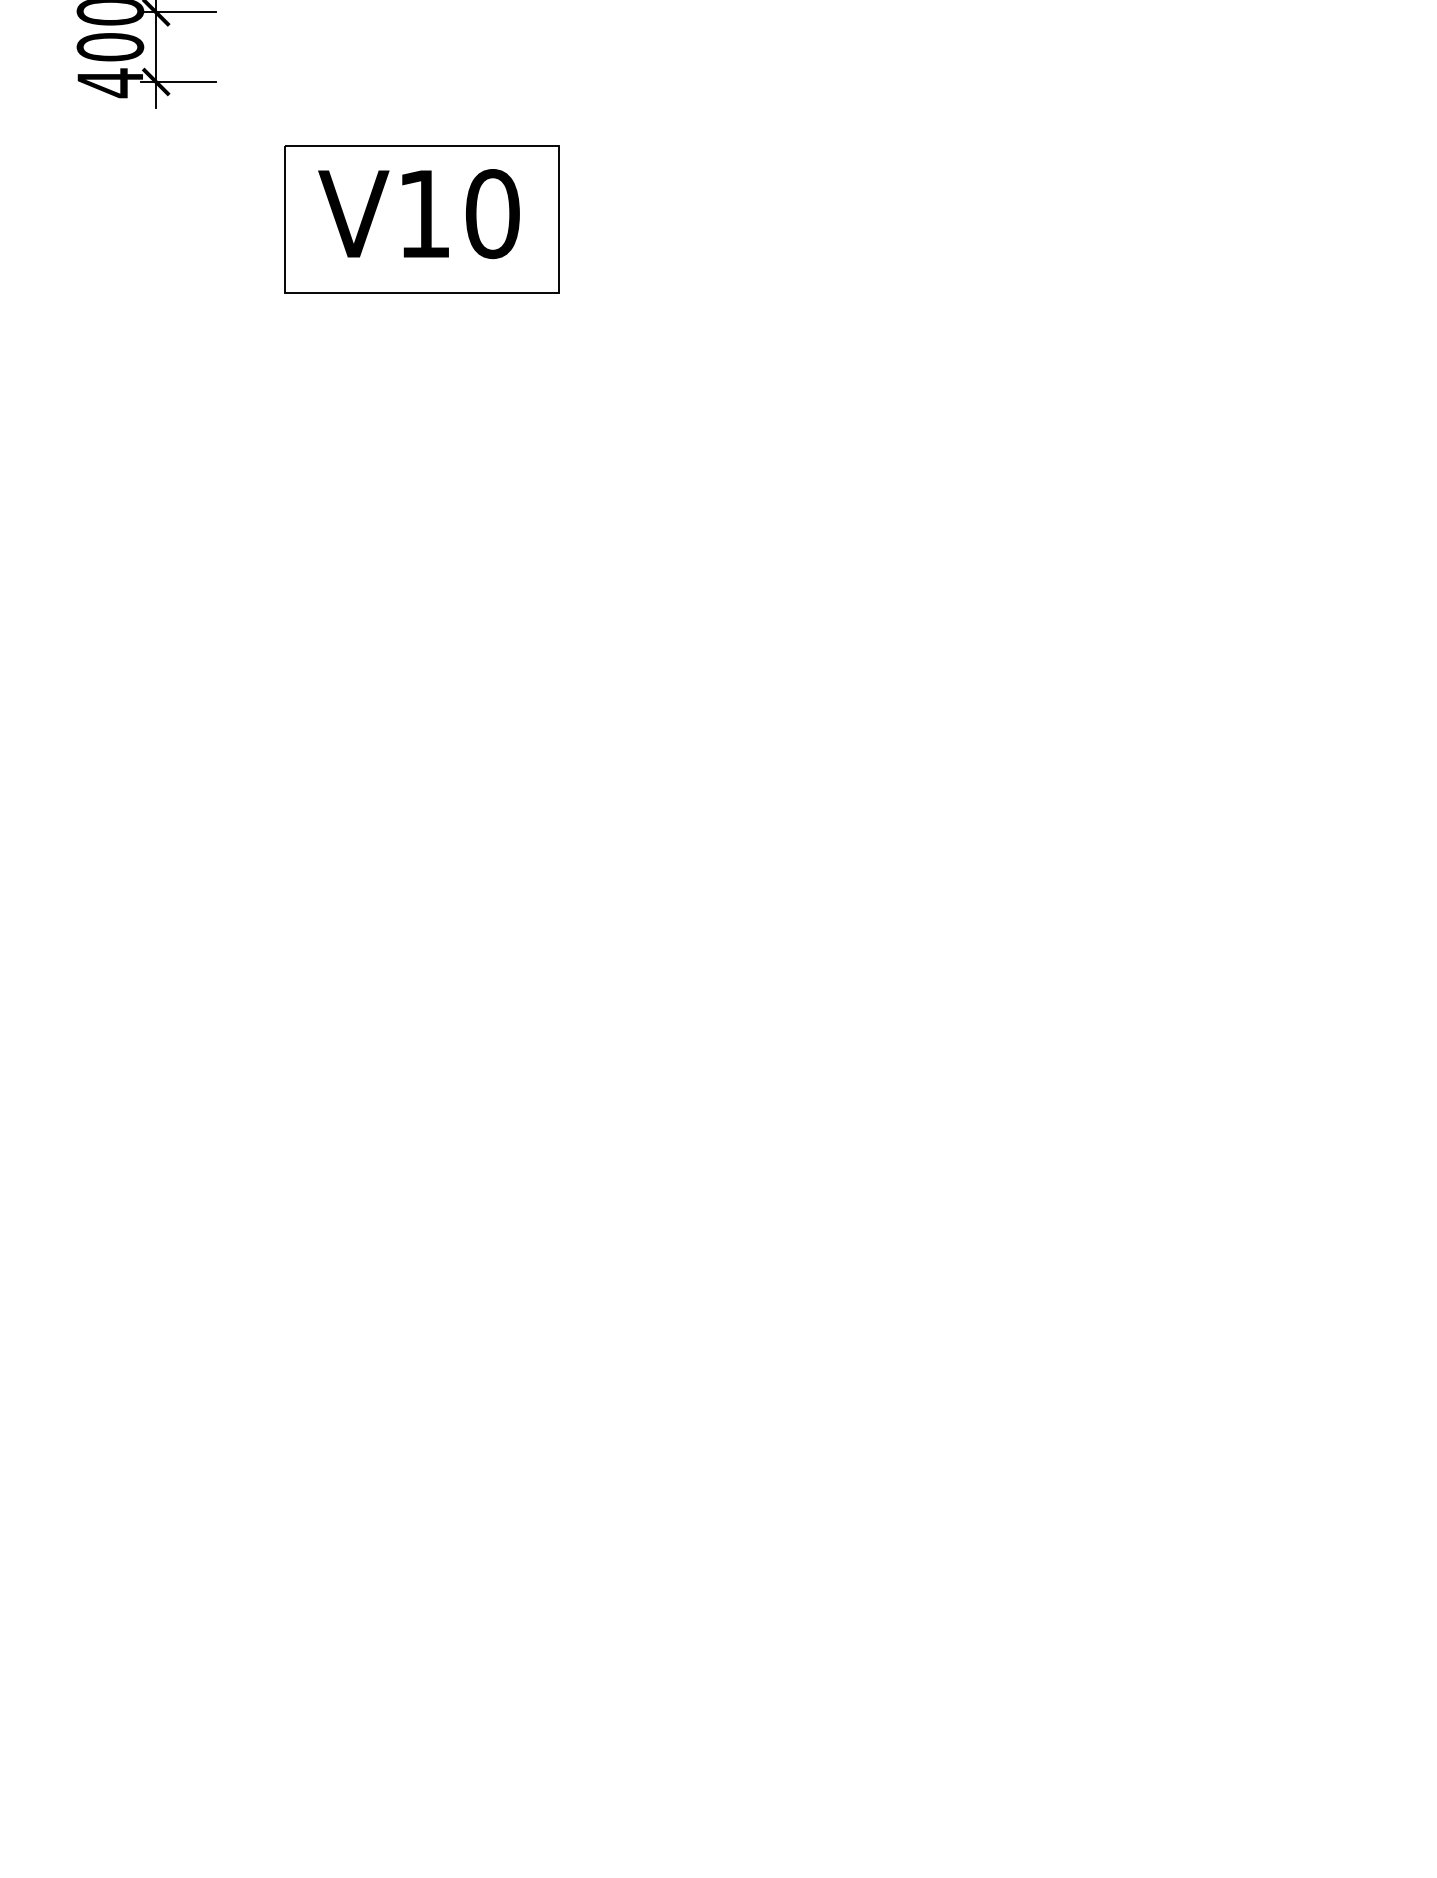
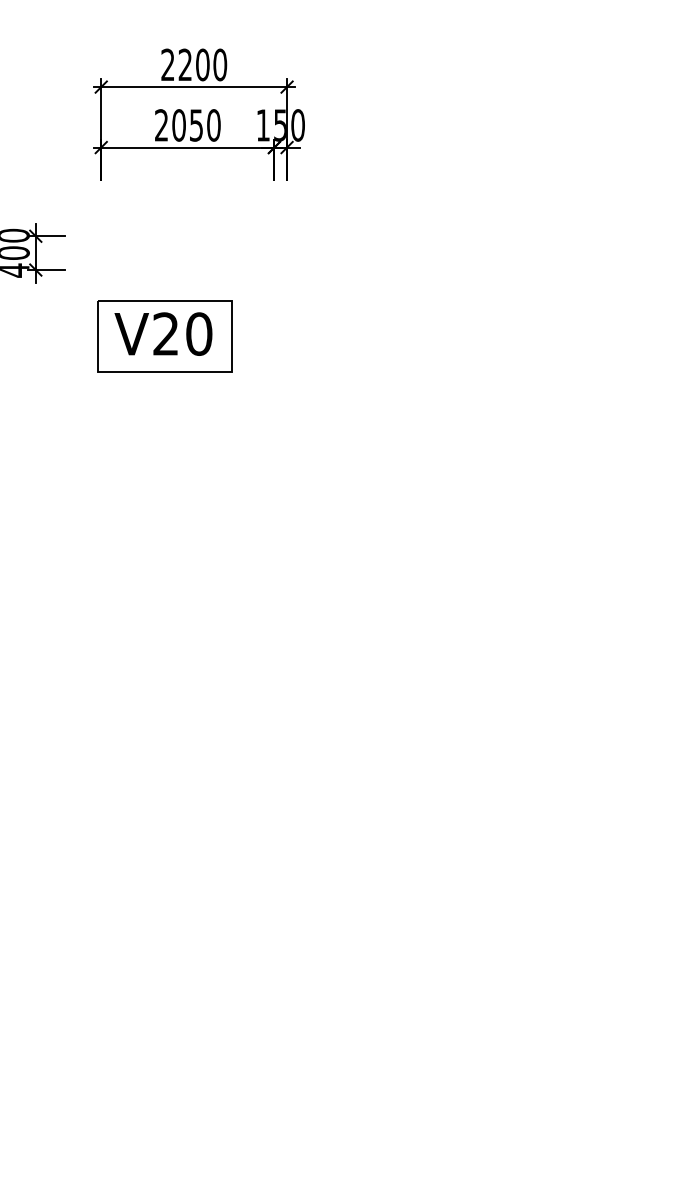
text: (423, 212) -> (165, 333), V10 -> V20

